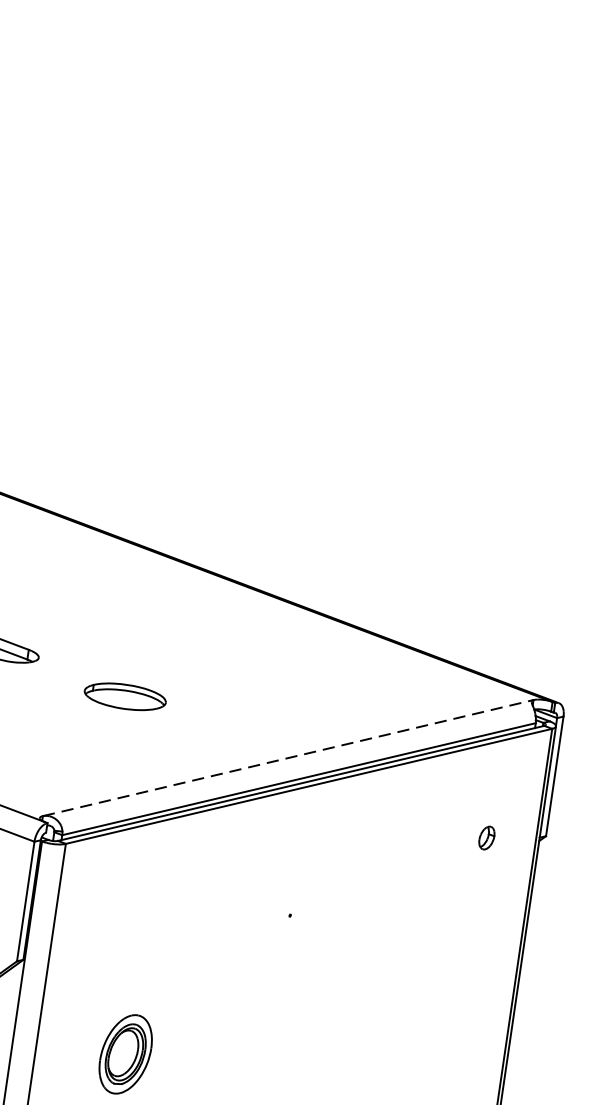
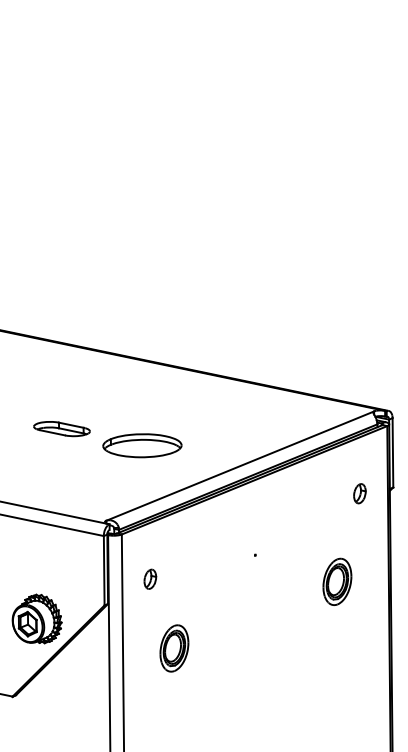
part: (125, 696) -> (142, 445), size x1.67
line: (288, 758) -> (240, 466), dashed -> solid
part: (486, 837) -> (359, 493), size x1.43
part: (103, 927) -> (150, 578), added
part: (424, 983) -> (337, 581), added

